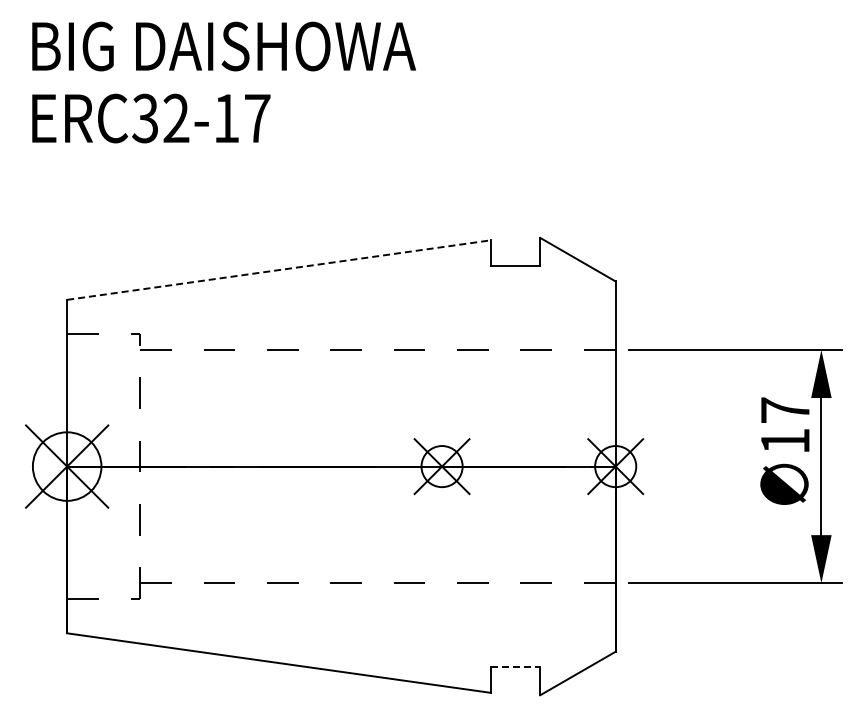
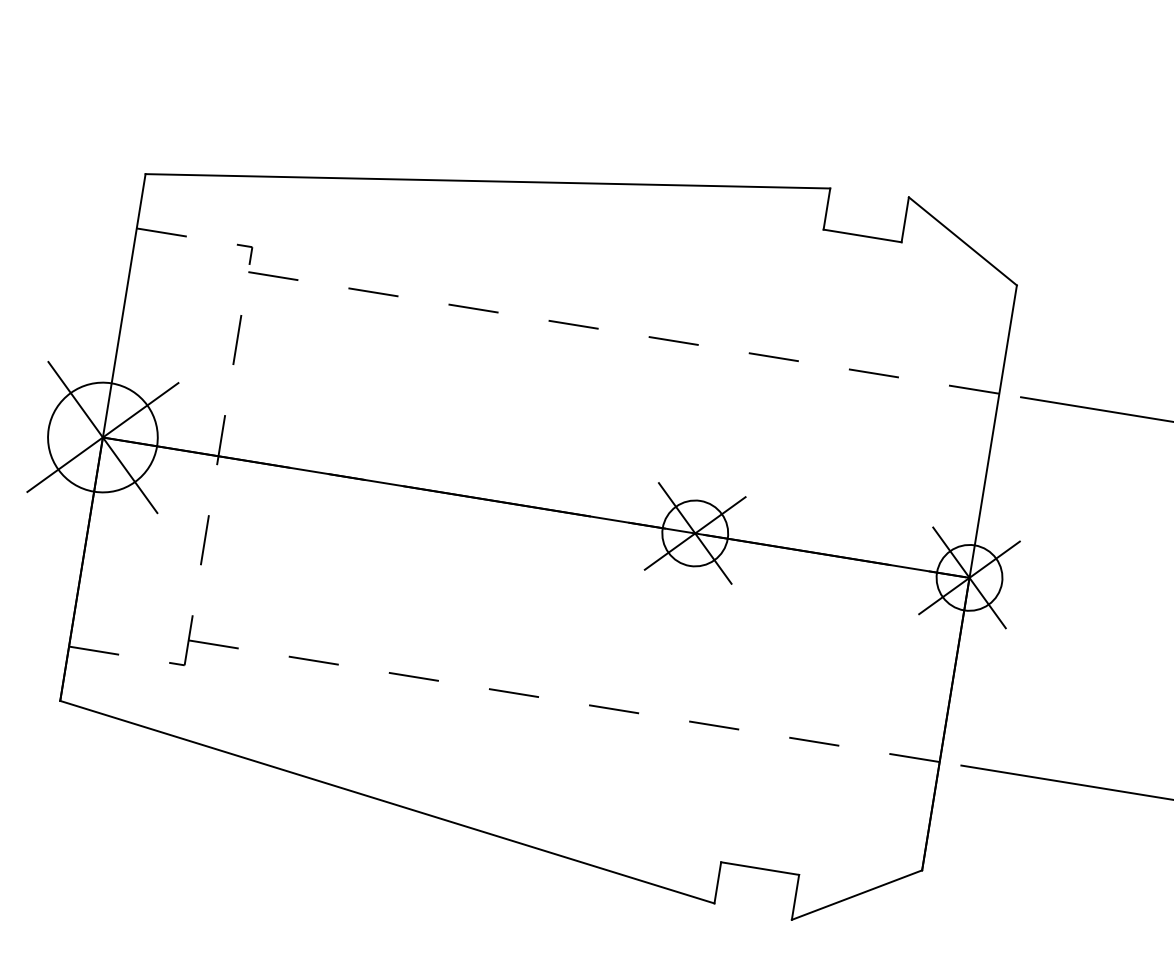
line: (279, 270) -> (488, 182), dashed -> solid
line: (515, 666) -> (760, 868), dashed -> solid

